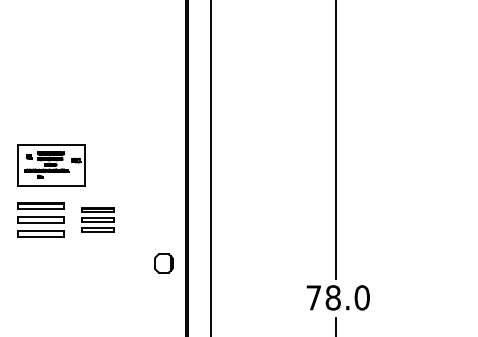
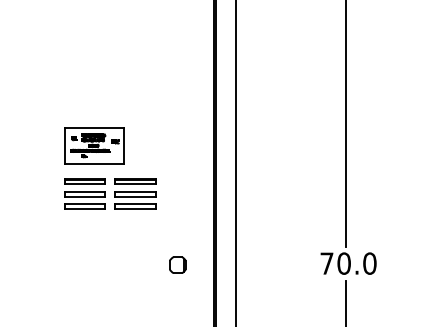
part: (98, 218) -> (135, 193), size x1.43
part: (163, 262) -> (177, 264), moved
text: (332, 297) -> (343, 263), 78.0 -> 70.0

